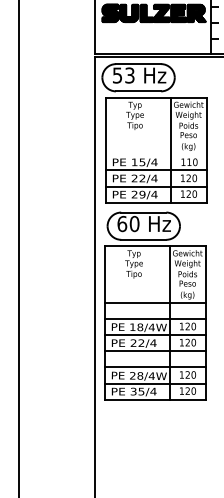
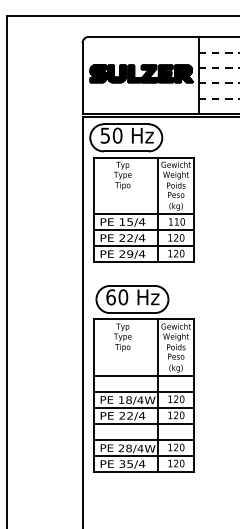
text: (129, 75) -> (117, 135), 53 -> 50
line: (156, 153) -> (144, 213), added
part: (154, 305) -> (143, 378), moved

